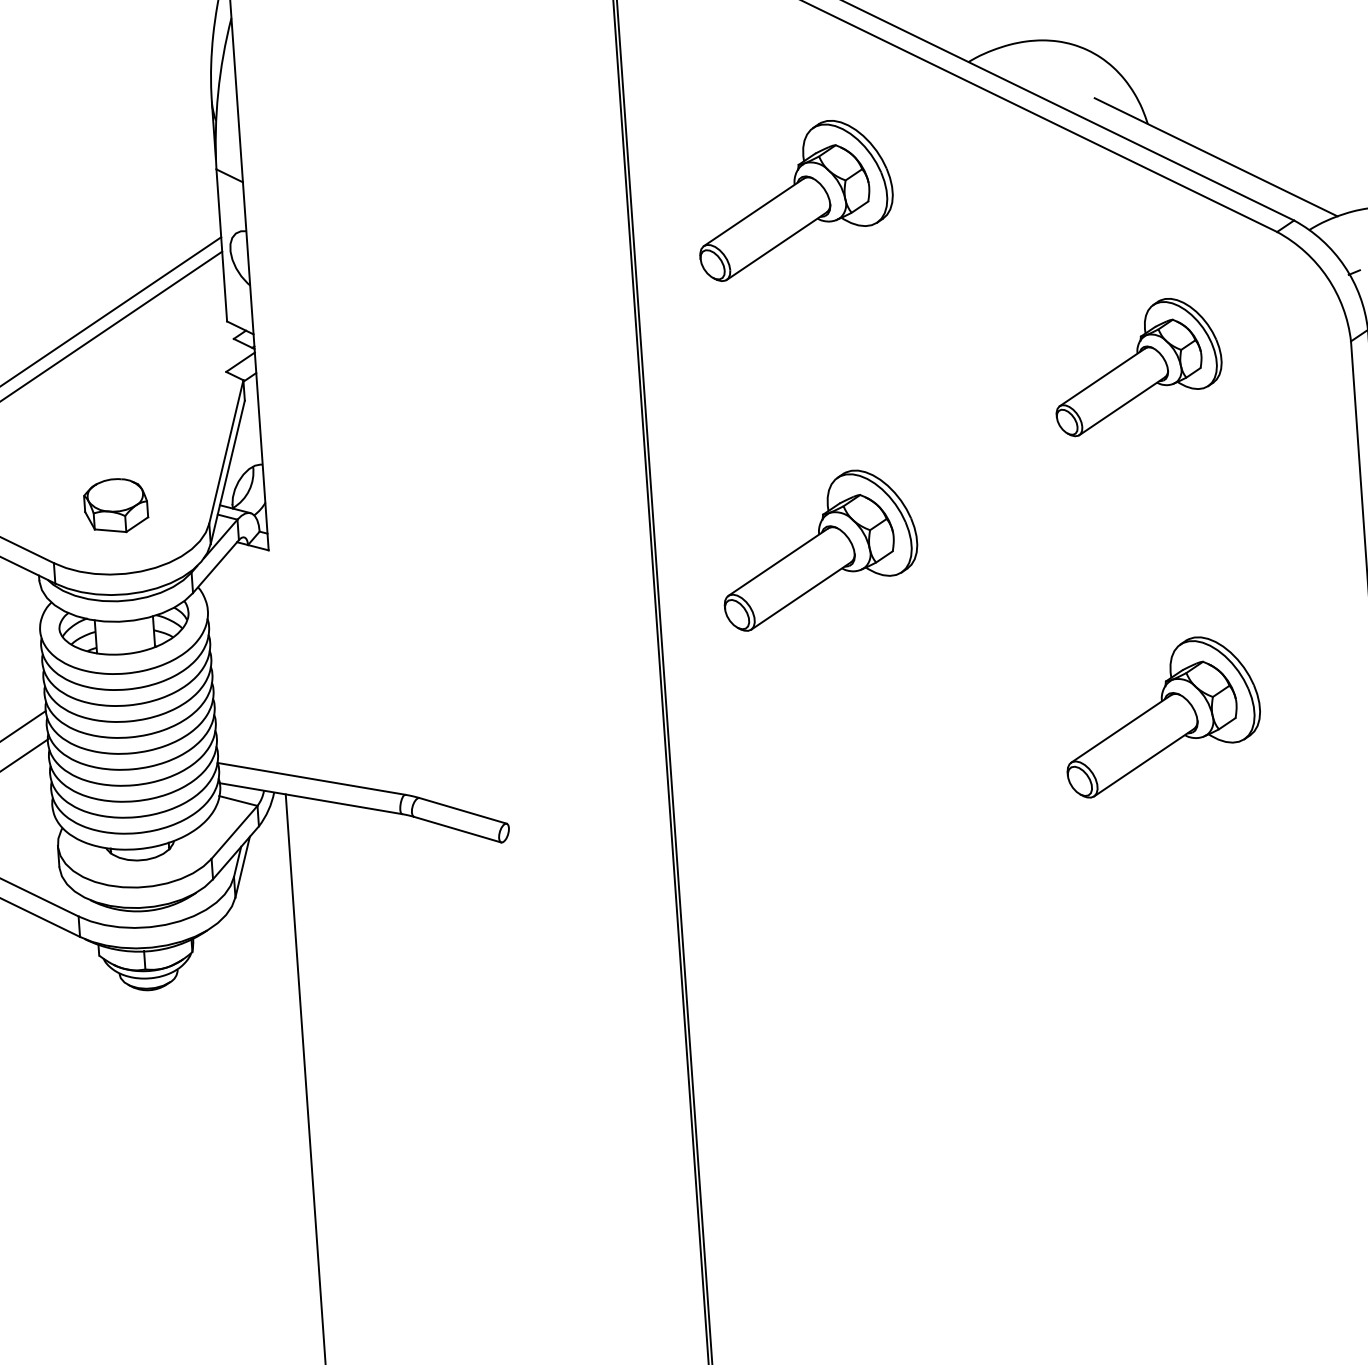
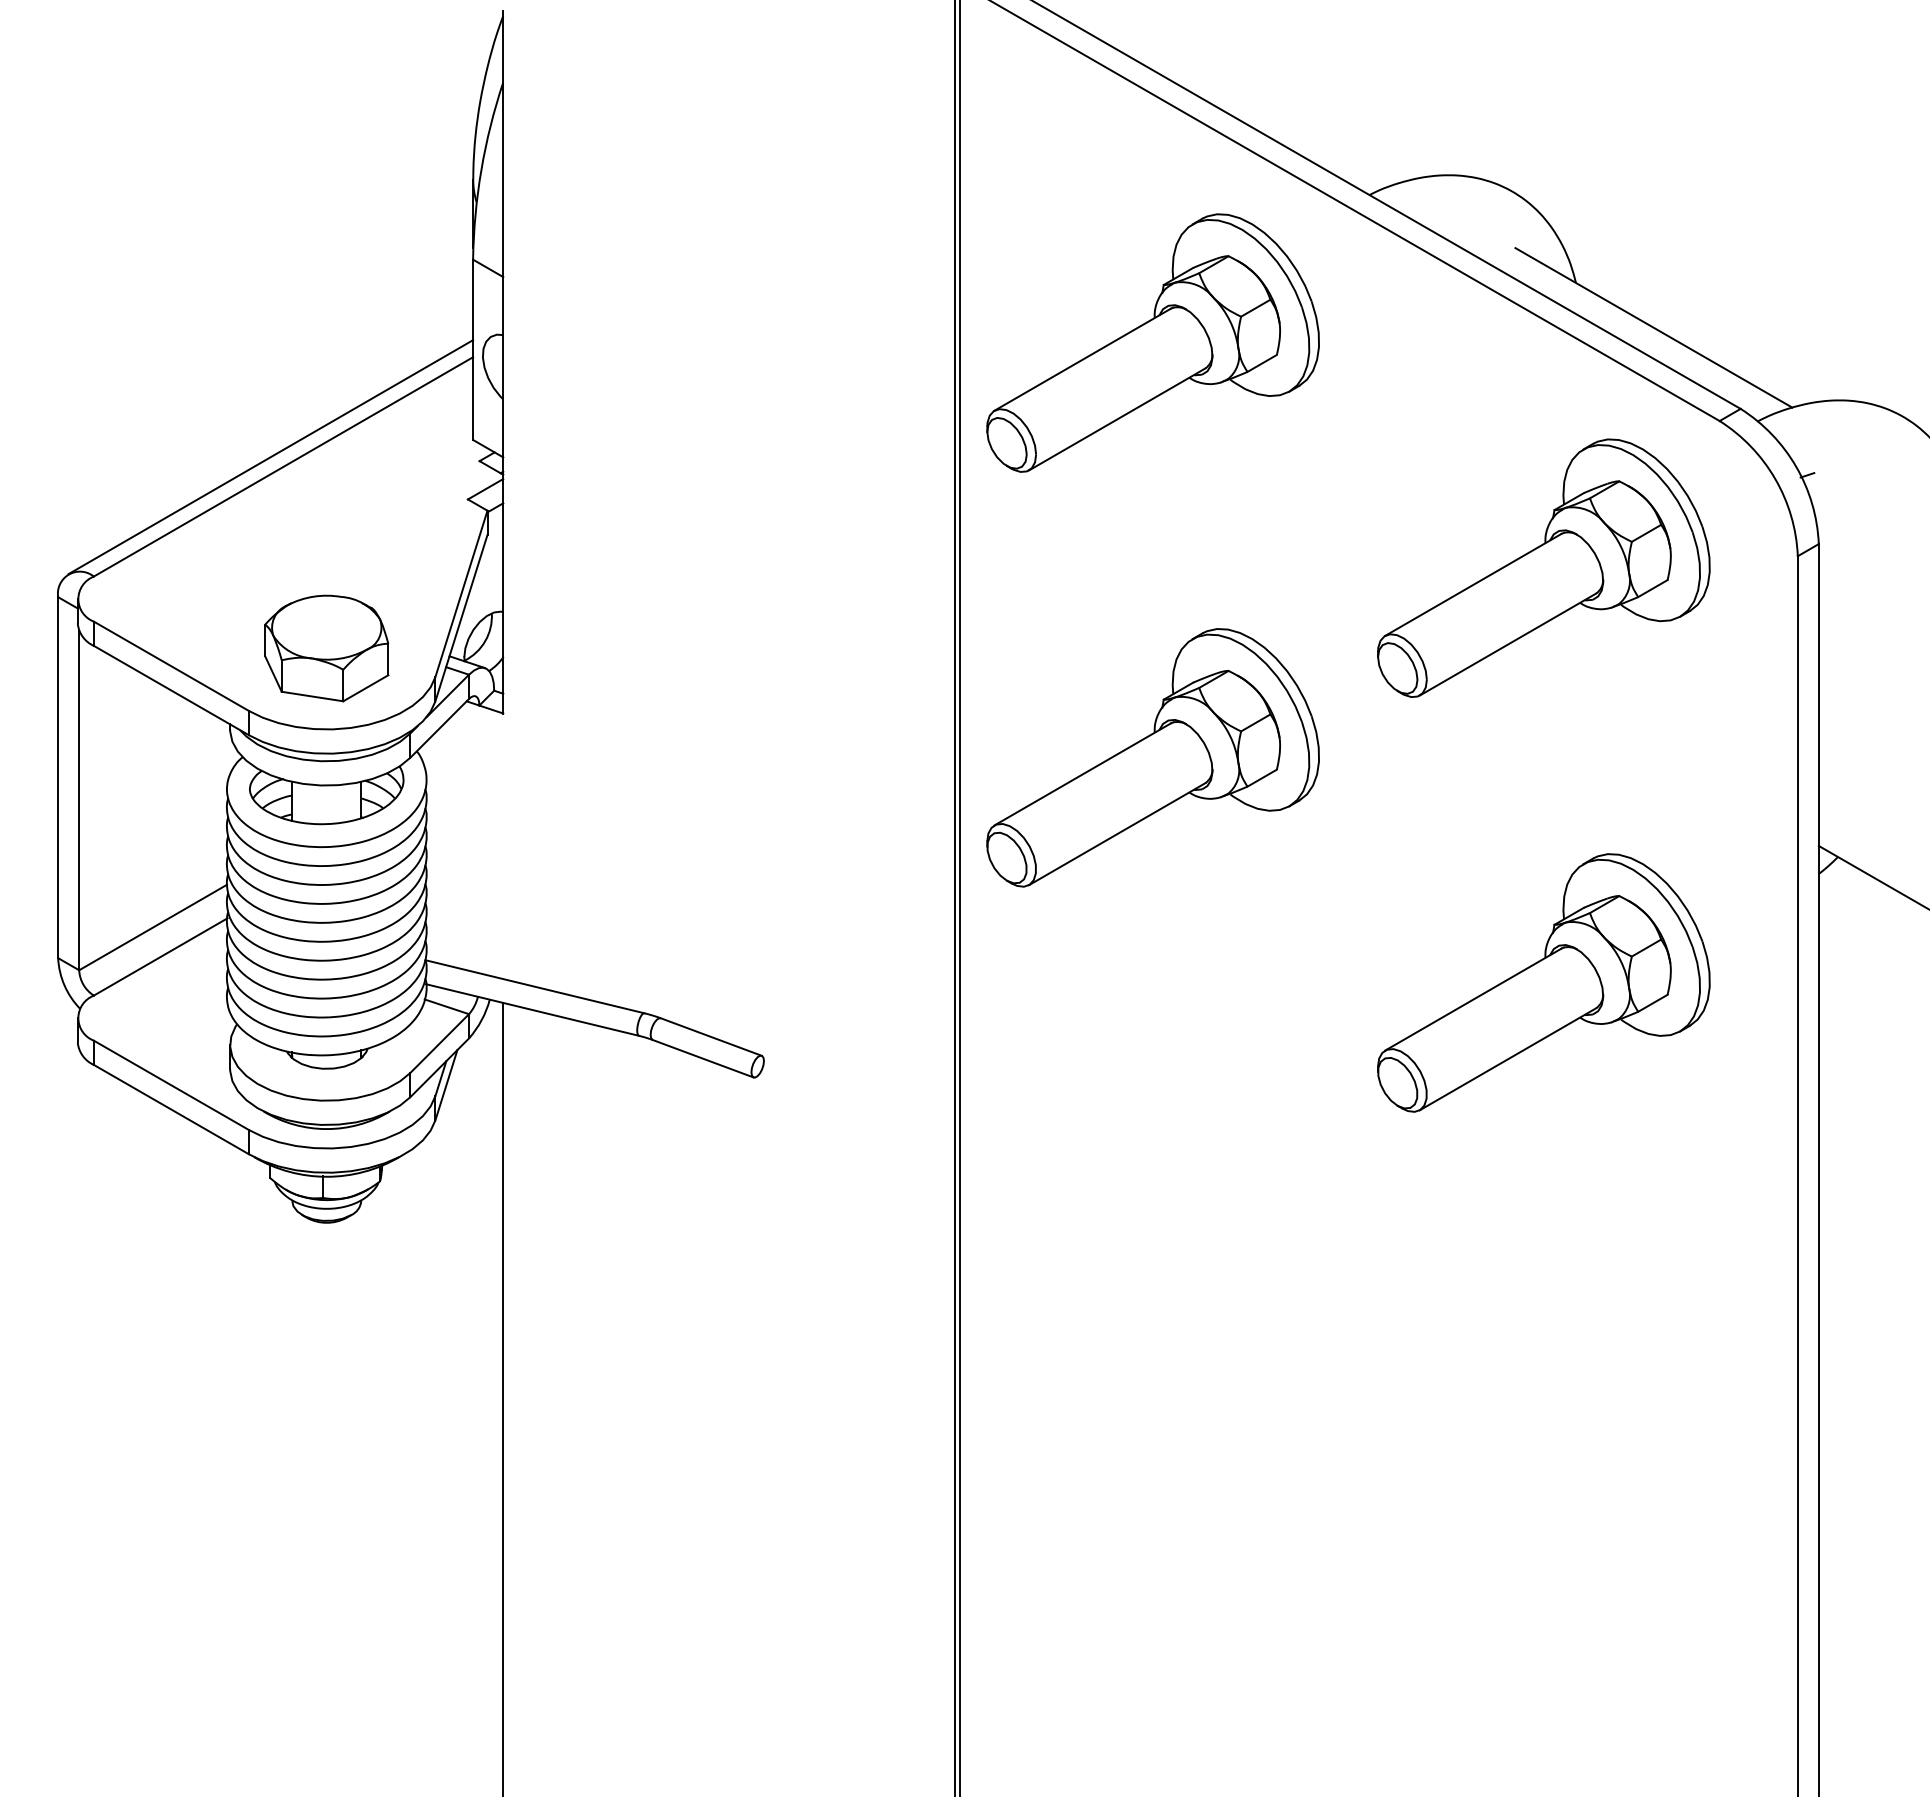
part: (794, 199) -> (1152, 342), size x1.43
part: (1137, 365) -> (1543, 567), size x1.67
part: (115, 505) -> (326, 648), size x1.67
part: (818, 549) -> (1152, 757), size x1.43
part: (1161, 715) -> (1543, 982), size x1.43

